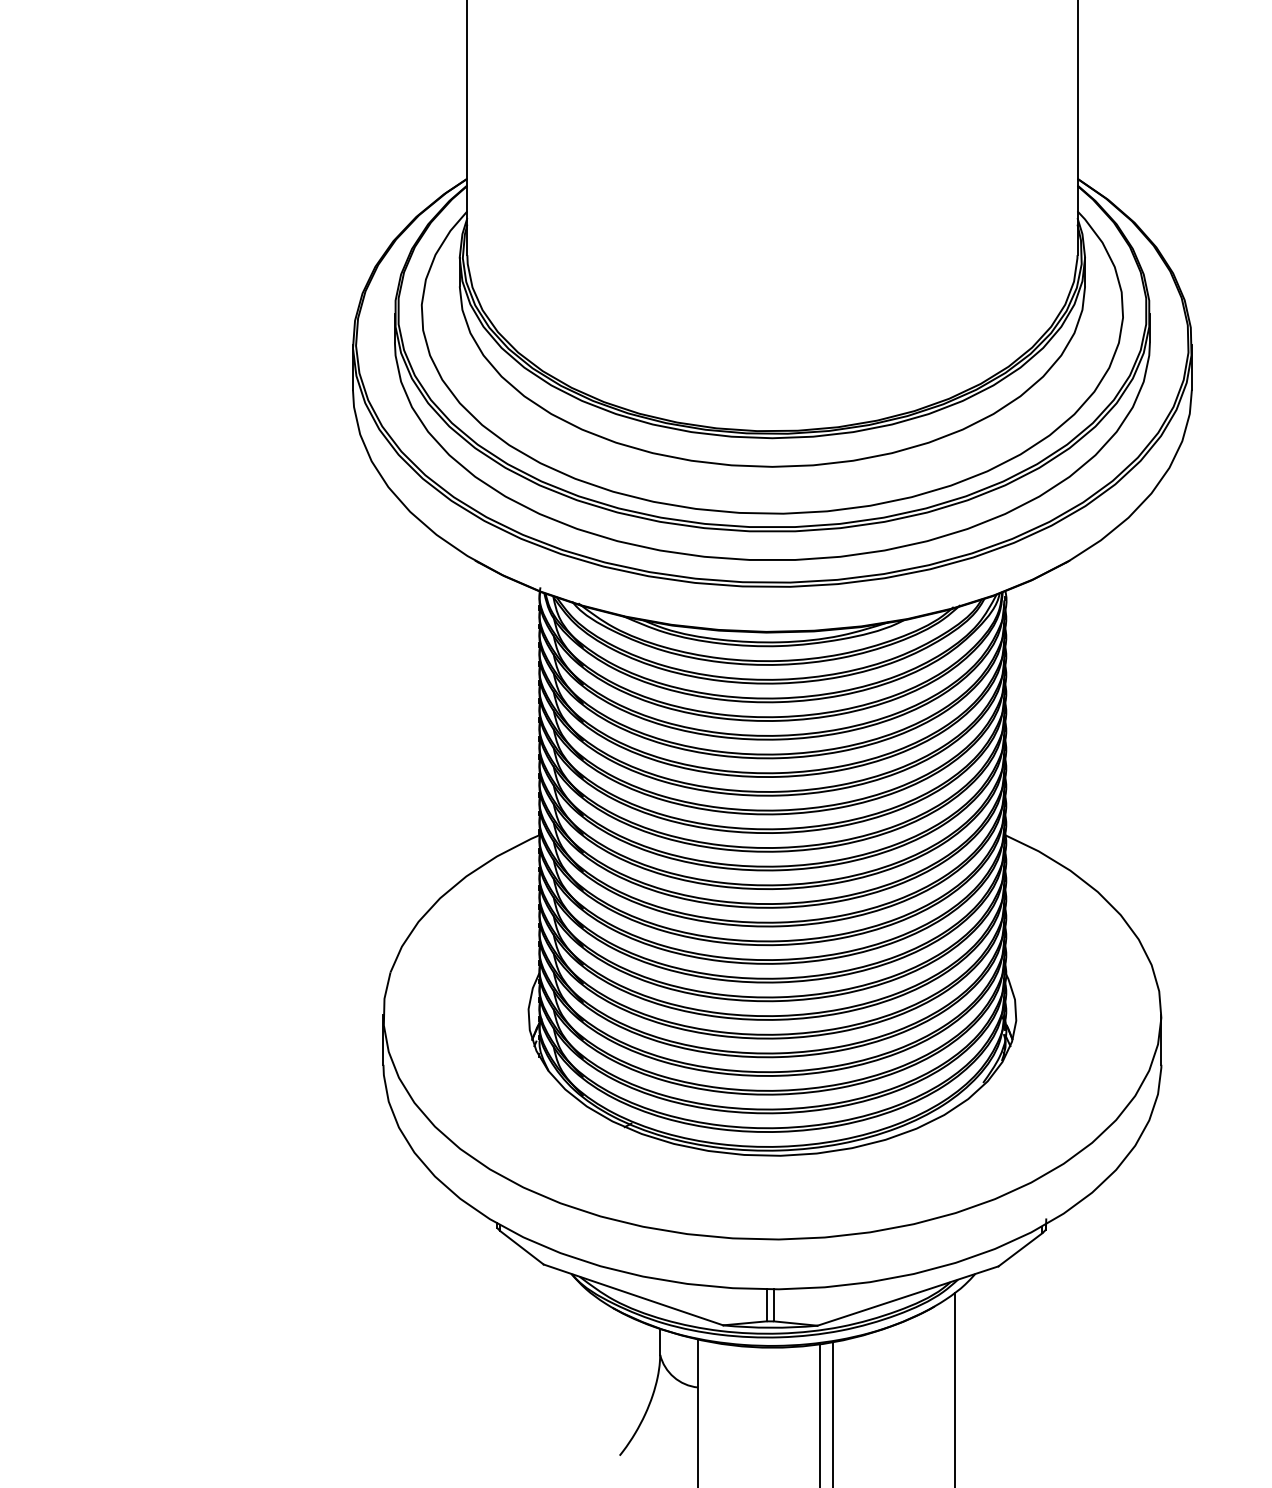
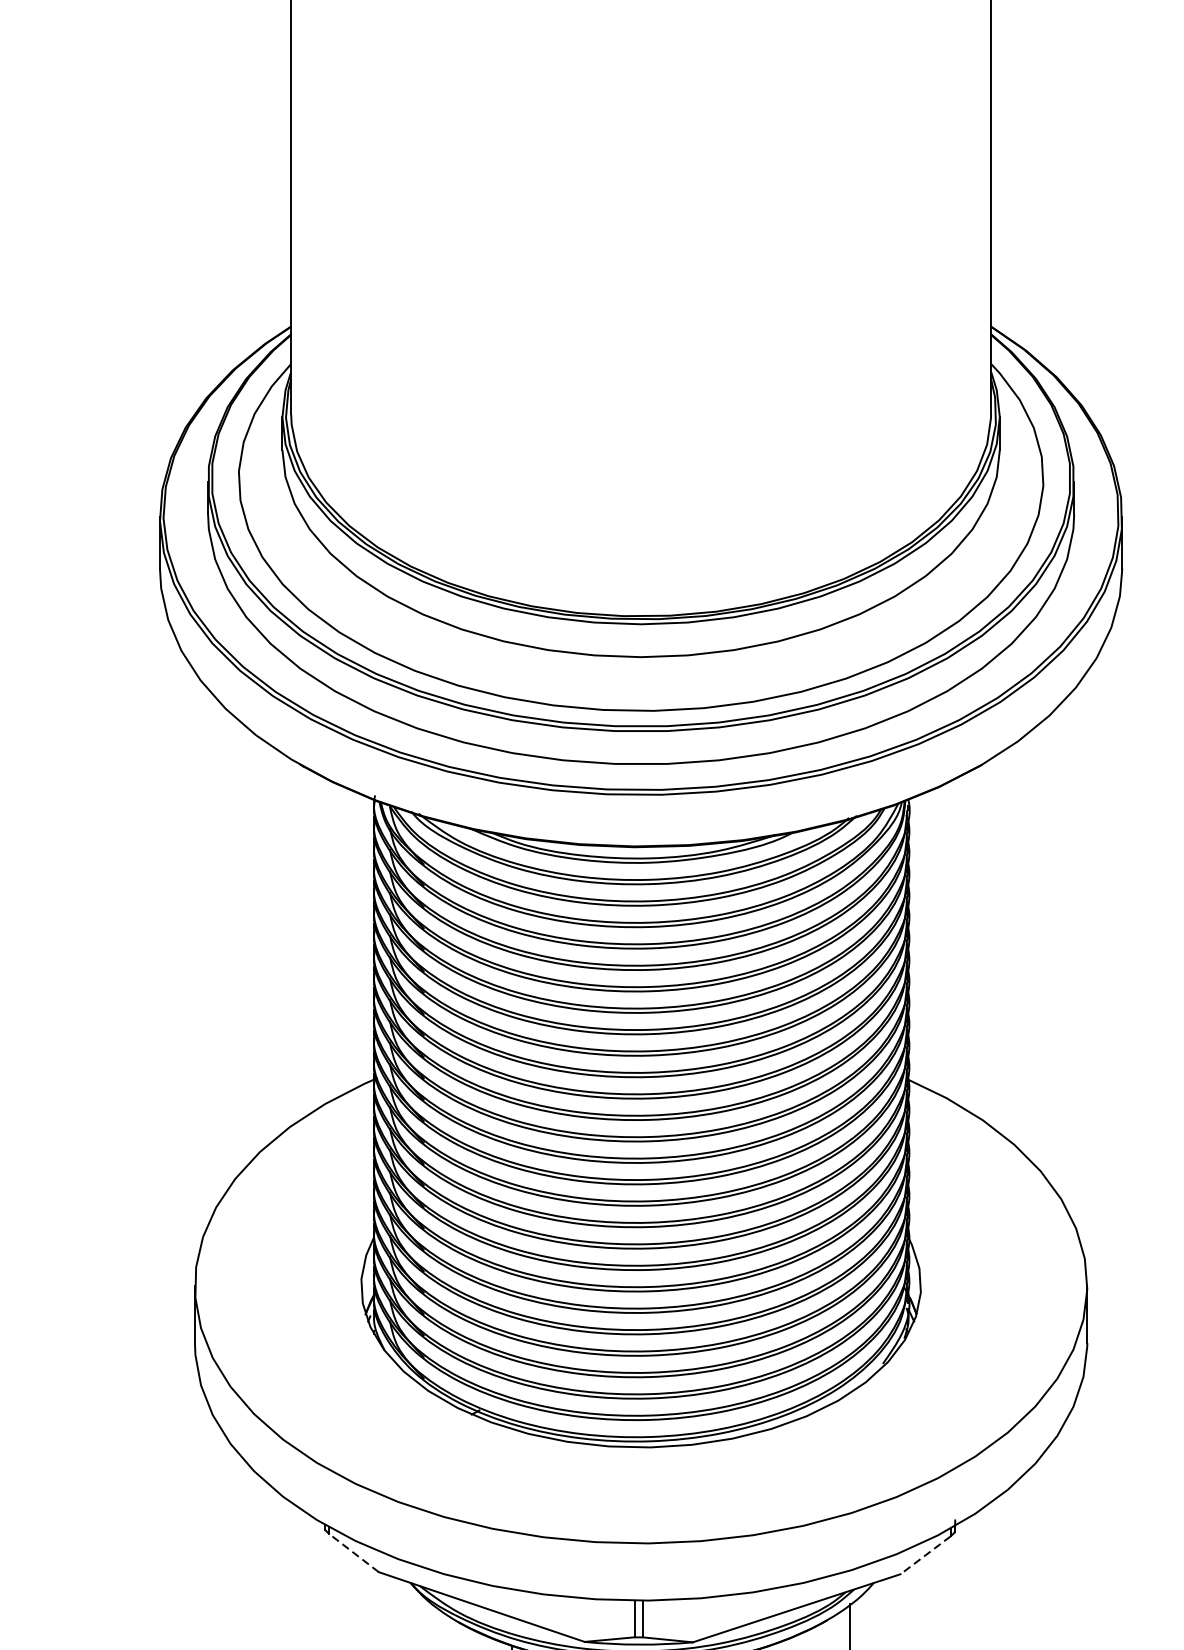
line: (521, 1247) -> (353, 1552), solid -> dashed
line: (1020, 1250) -> (925, 1556), solid -> dashed

